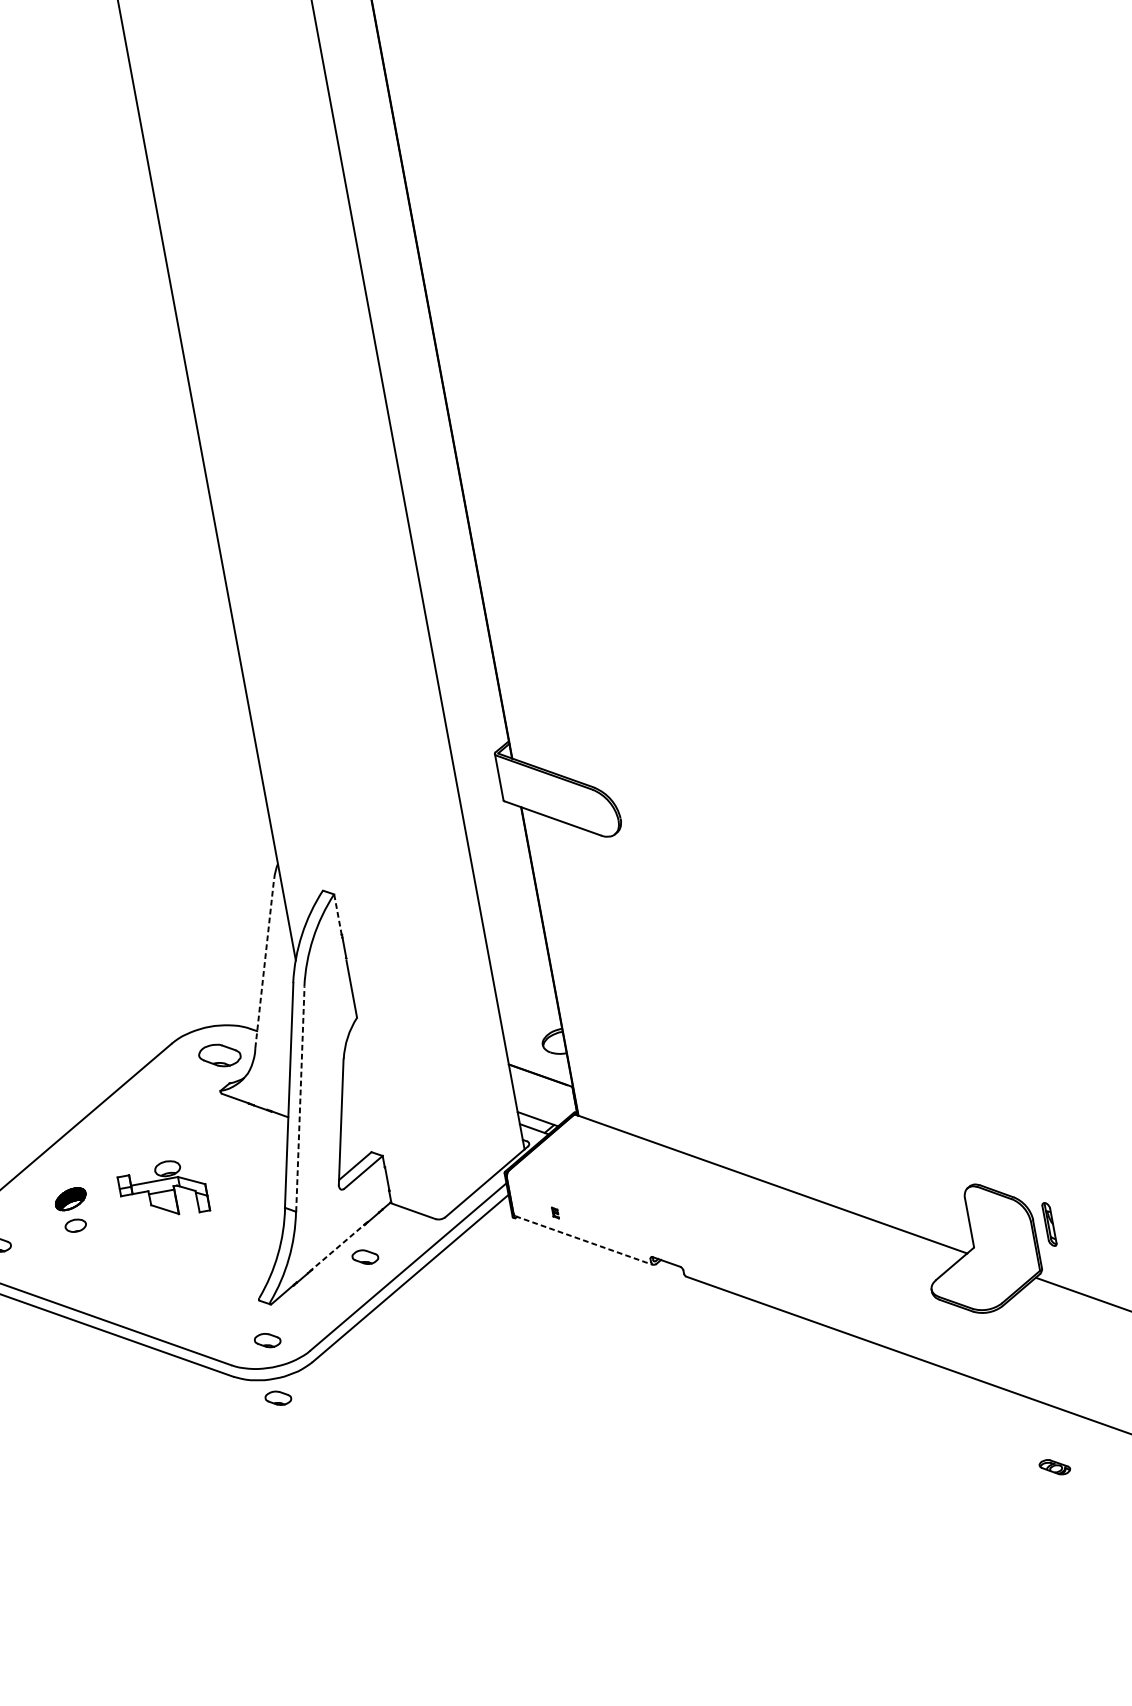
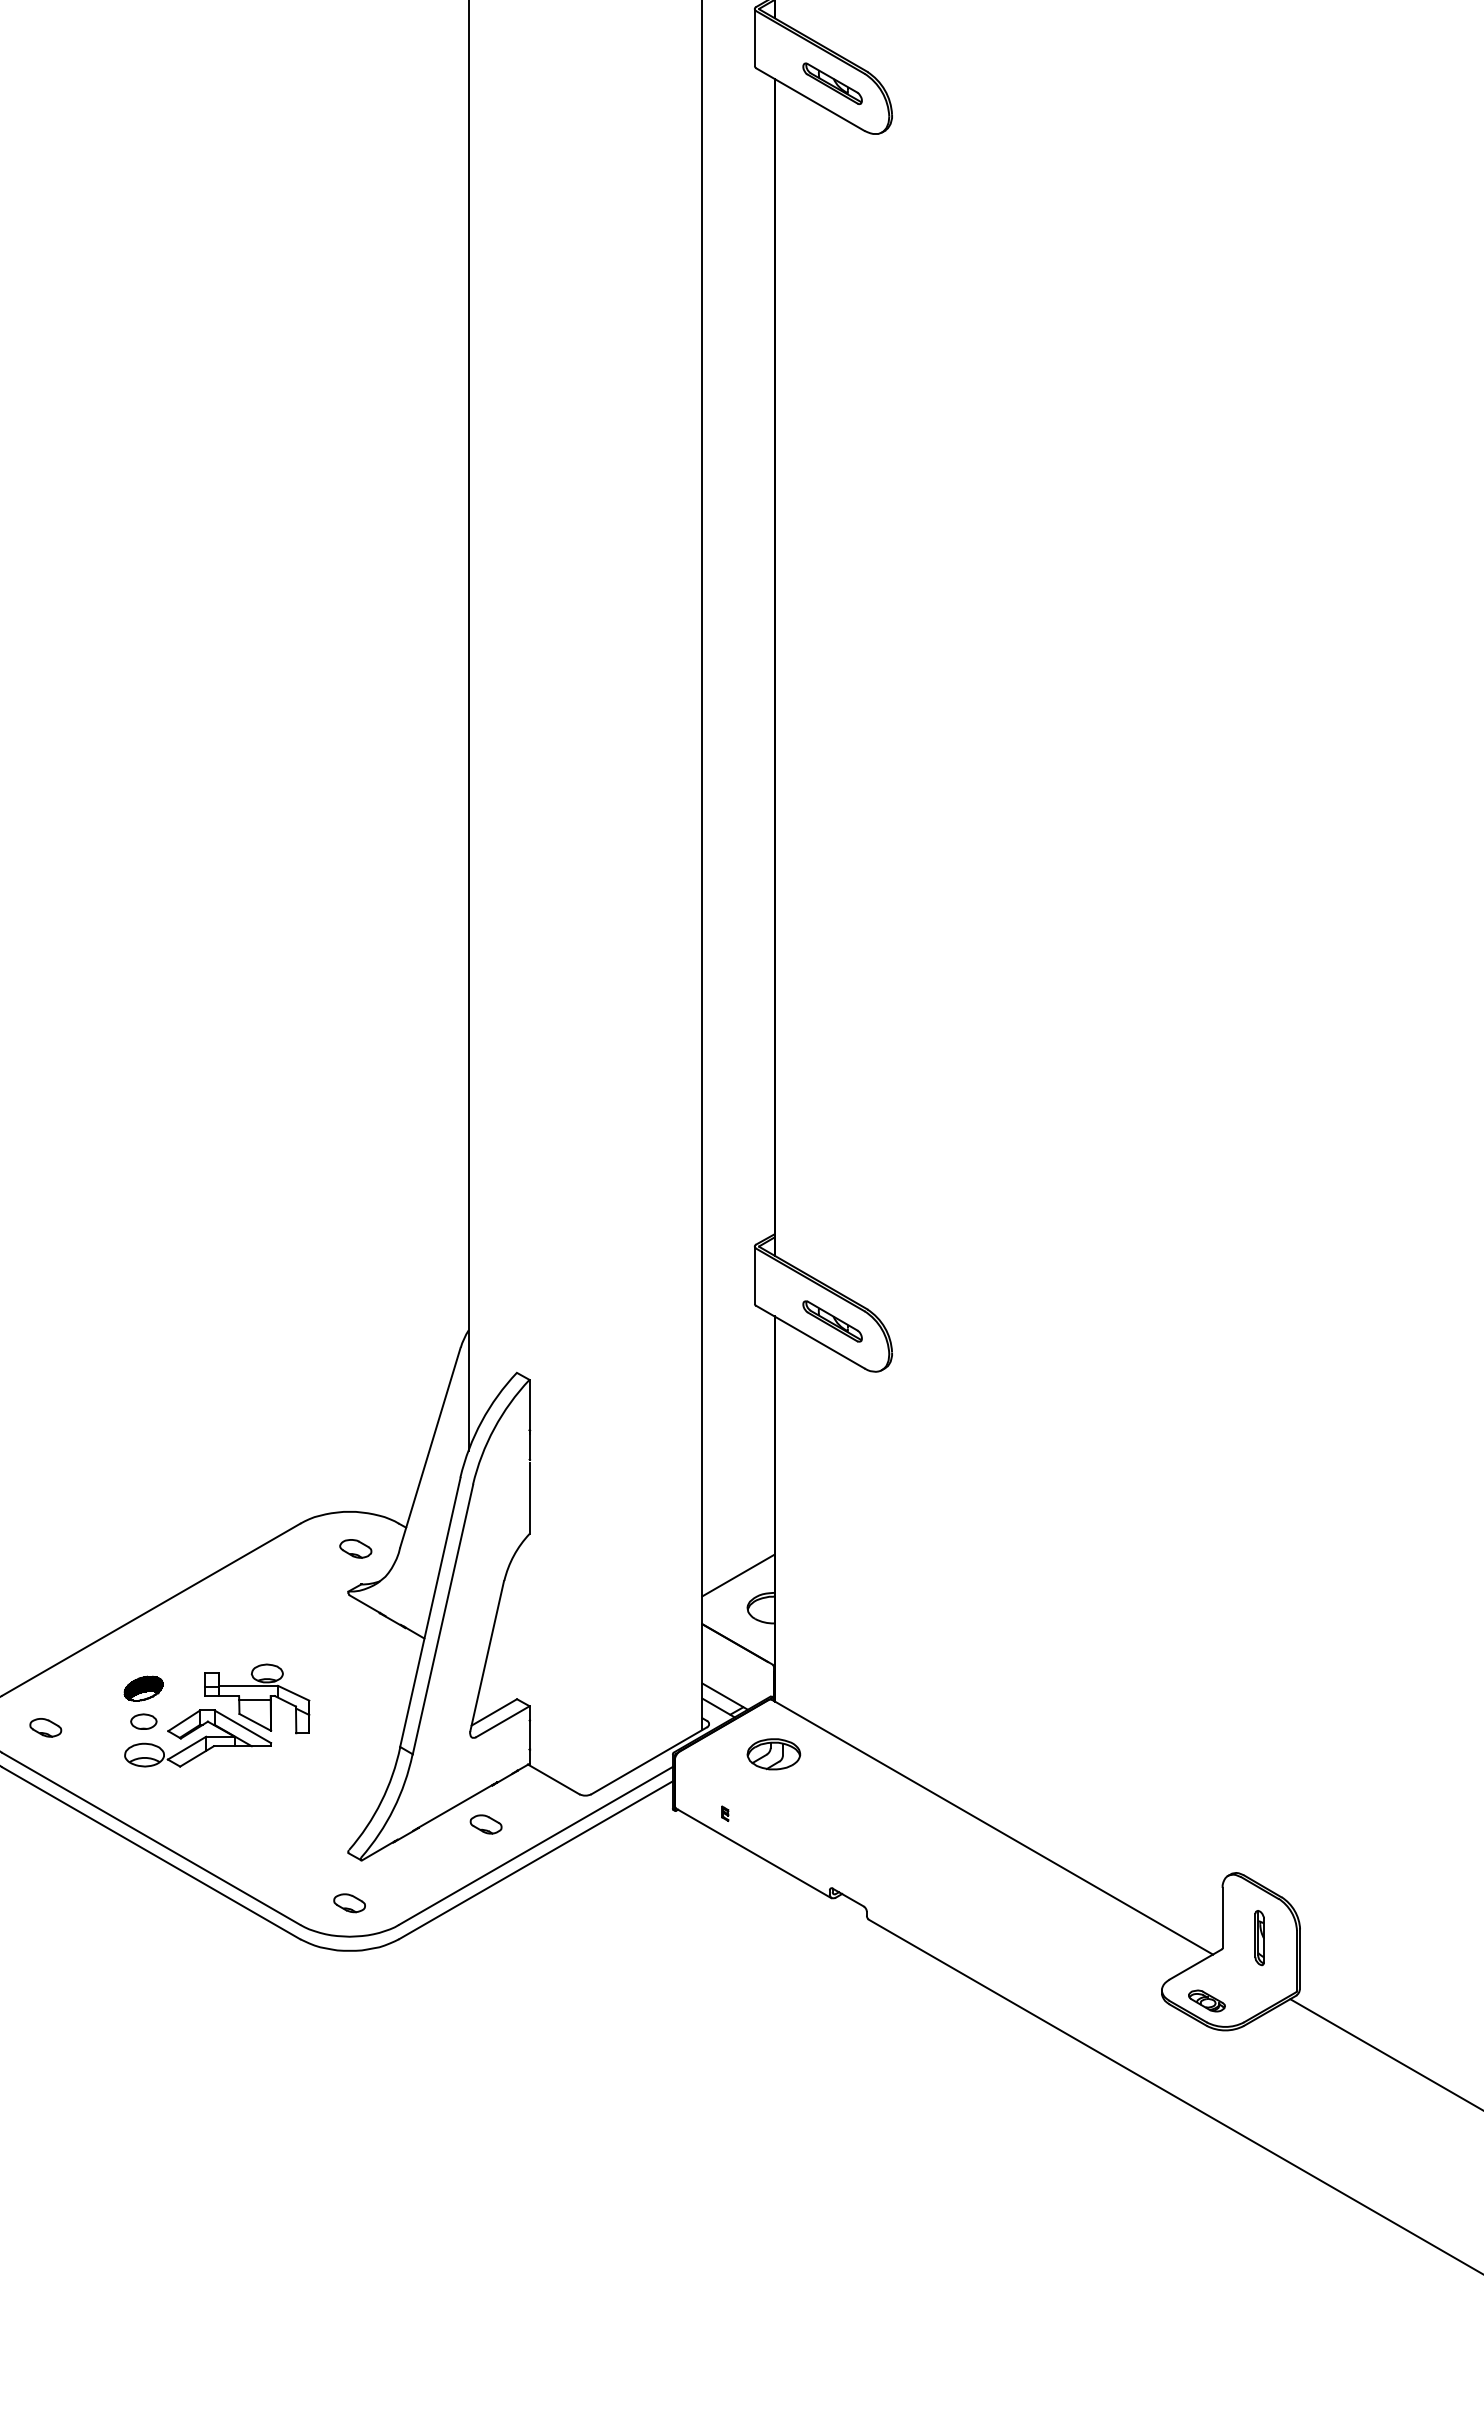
part: (568, 802) -> (832, 1321), added
line: (338, 916) -> (529, 1407), dashed -> solid
line: (264, 963) -> (430, 1447), dashed -> solid
line: (530, 1020) -> (738, 1575), added
part: (219, 1055) -> (355, 1548), size x0.62
line: (300, 1099) -> (443, 1619), dashed -> solid
part: (585, 1158) -> (773, 1754), added
part: (1049, 1224) -> (1259, 1938), moved
part: (122, 1230) -> (198, 1738), added
line: (583, 1240) -> (753, 1853), dashed -> solid
line: (337, 1247) -> (454, 1806), dashed -> solid
part: (278, 1398) -> (349, 1975), removed
part: (1054, 1466) -> (1206, 2000), moved

